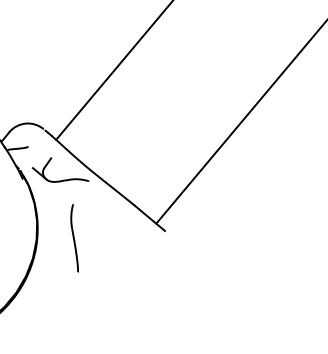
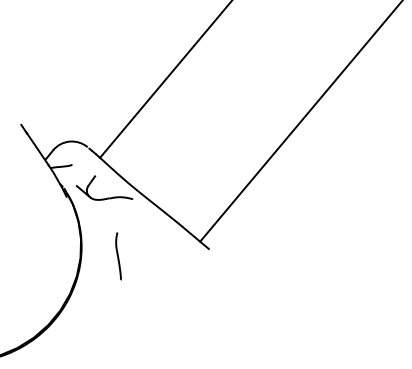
part: (74, 238) -> (118, 256), size x0.7

